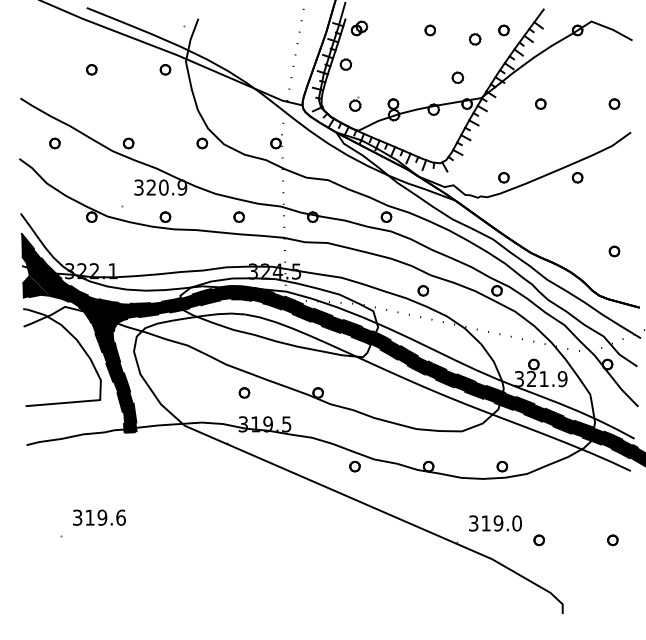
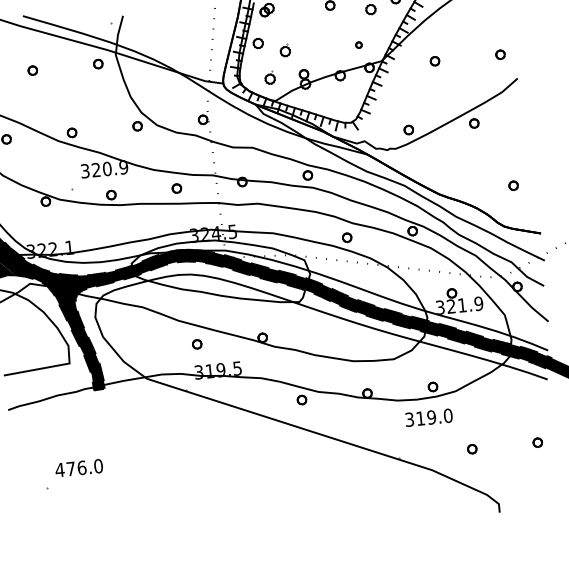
part: (375, 74) -> (285, 49), added
part: (457, 77) -> (358, 45), size x0.6
text: (98, 517) -> (78, 468), 319.6 -> 476.0
text: (495, 523) -> (429, 417), moved

